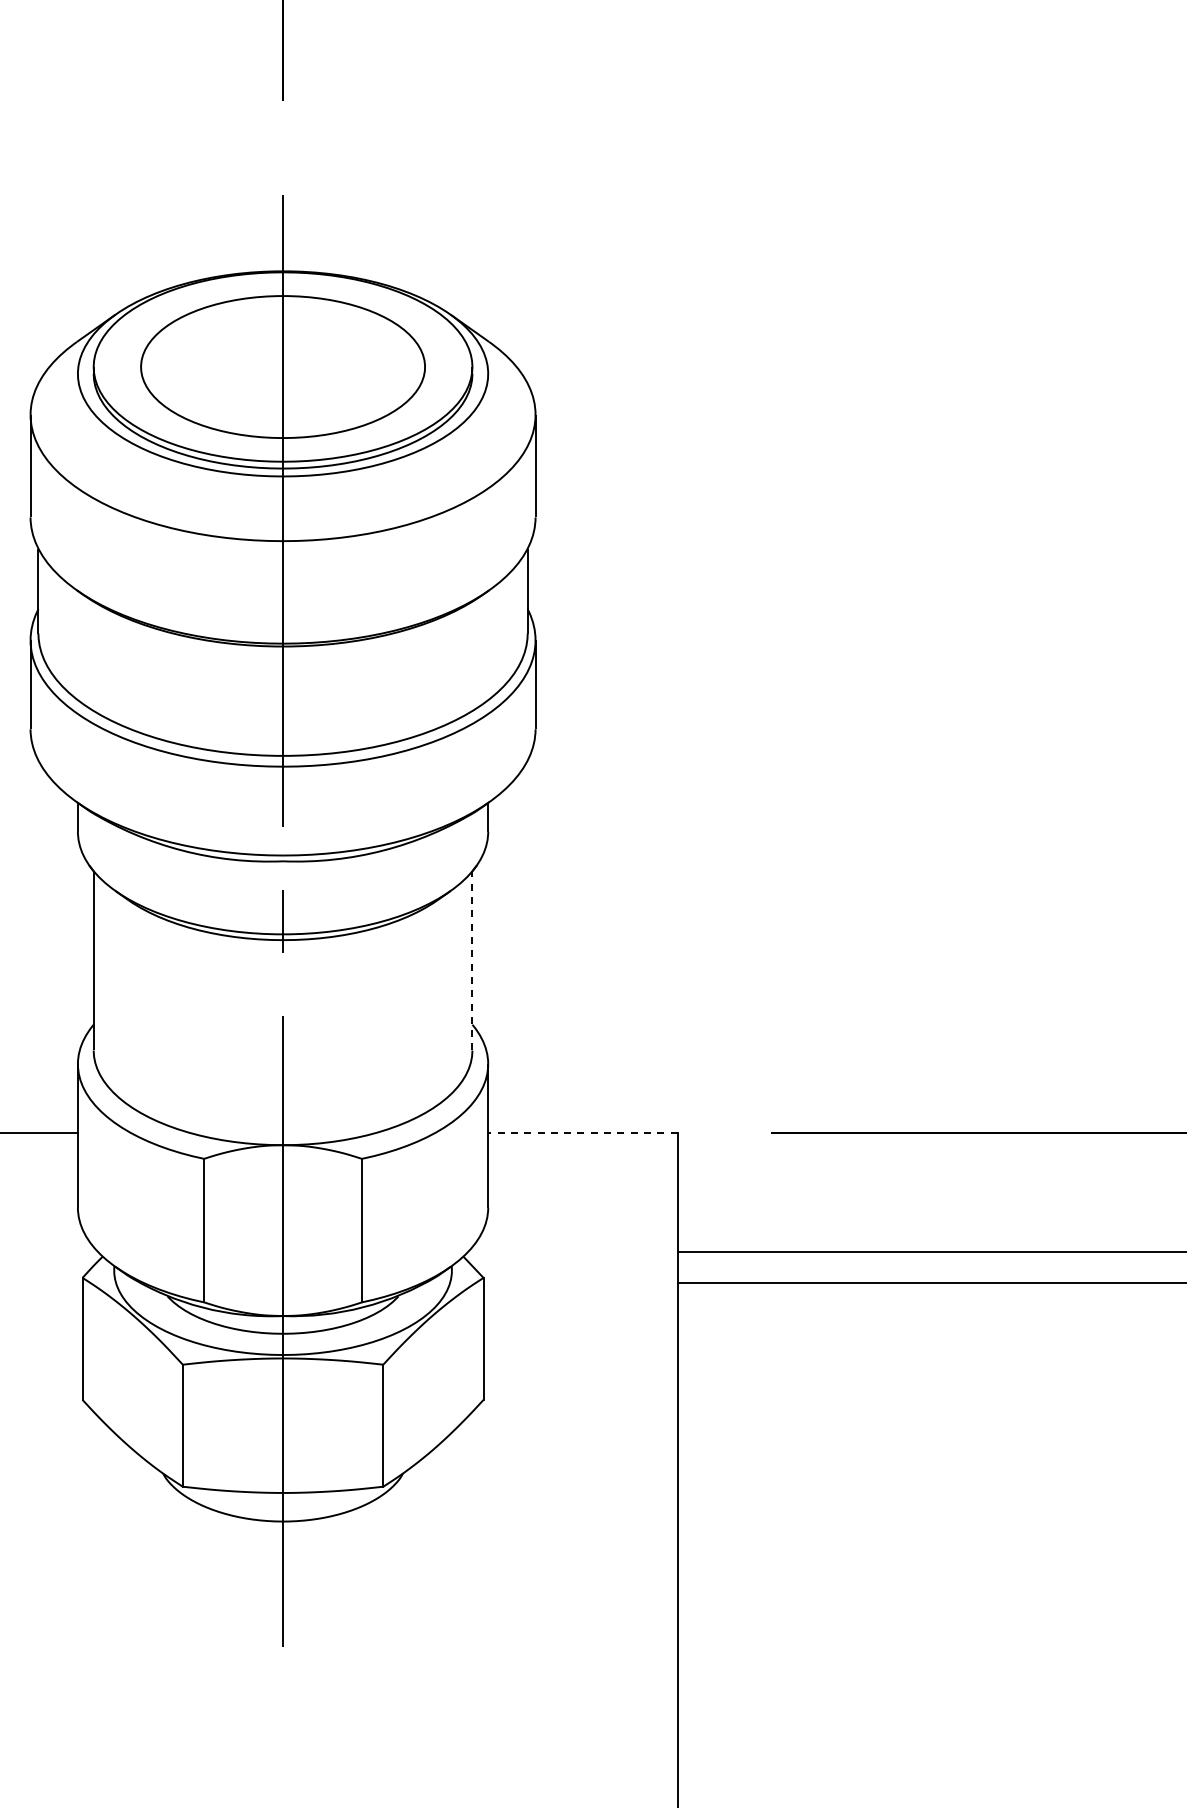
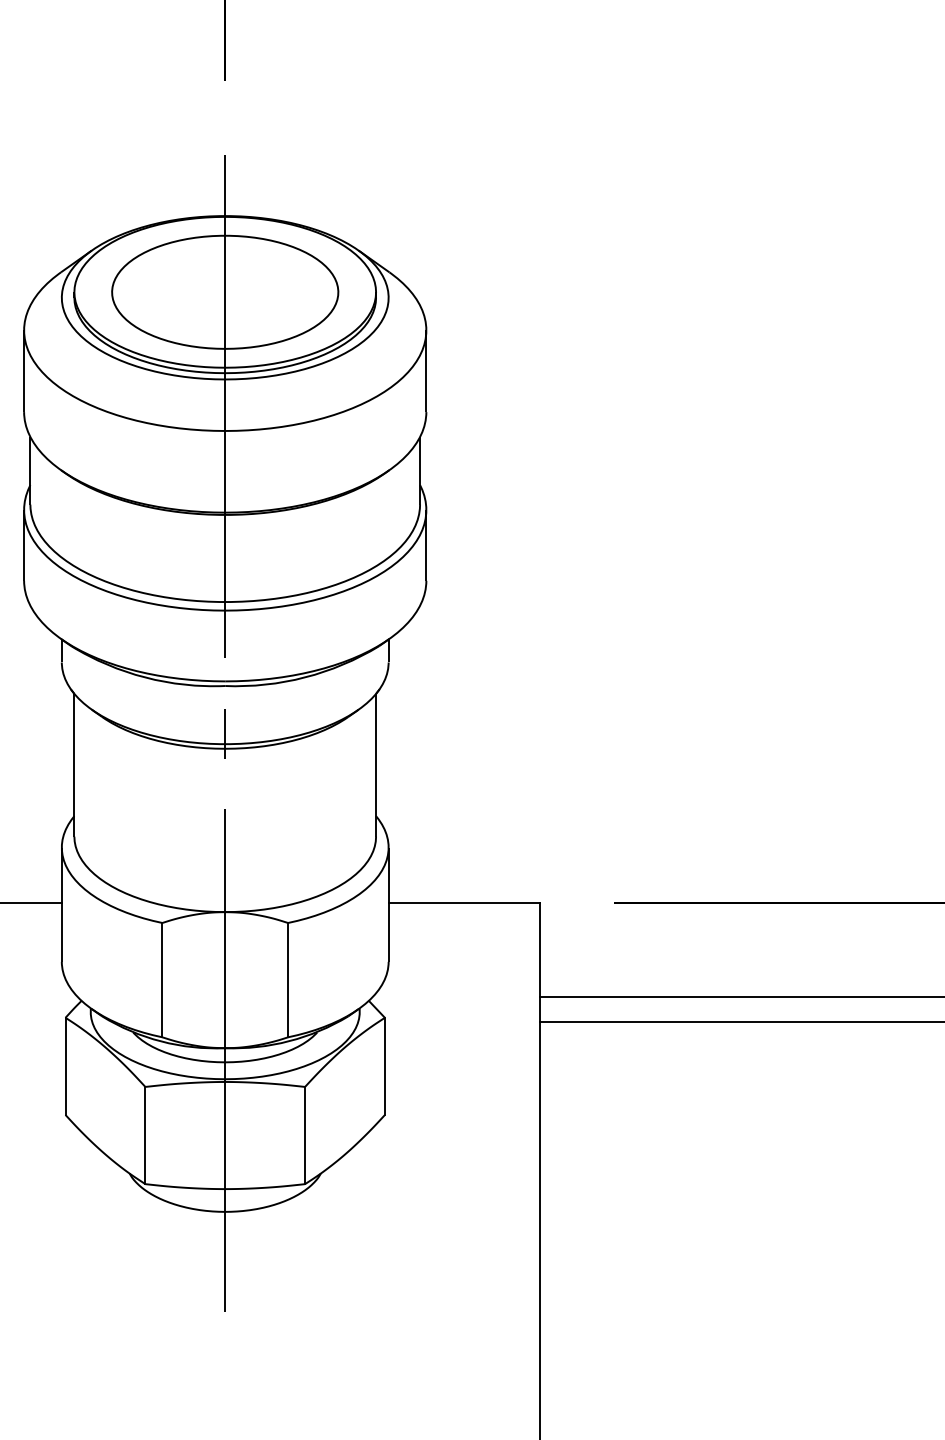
line: (472, 960) -> (376, 765), dashed -> solid
line: (582, 1133) -> (463, 902), dashed -> solid

